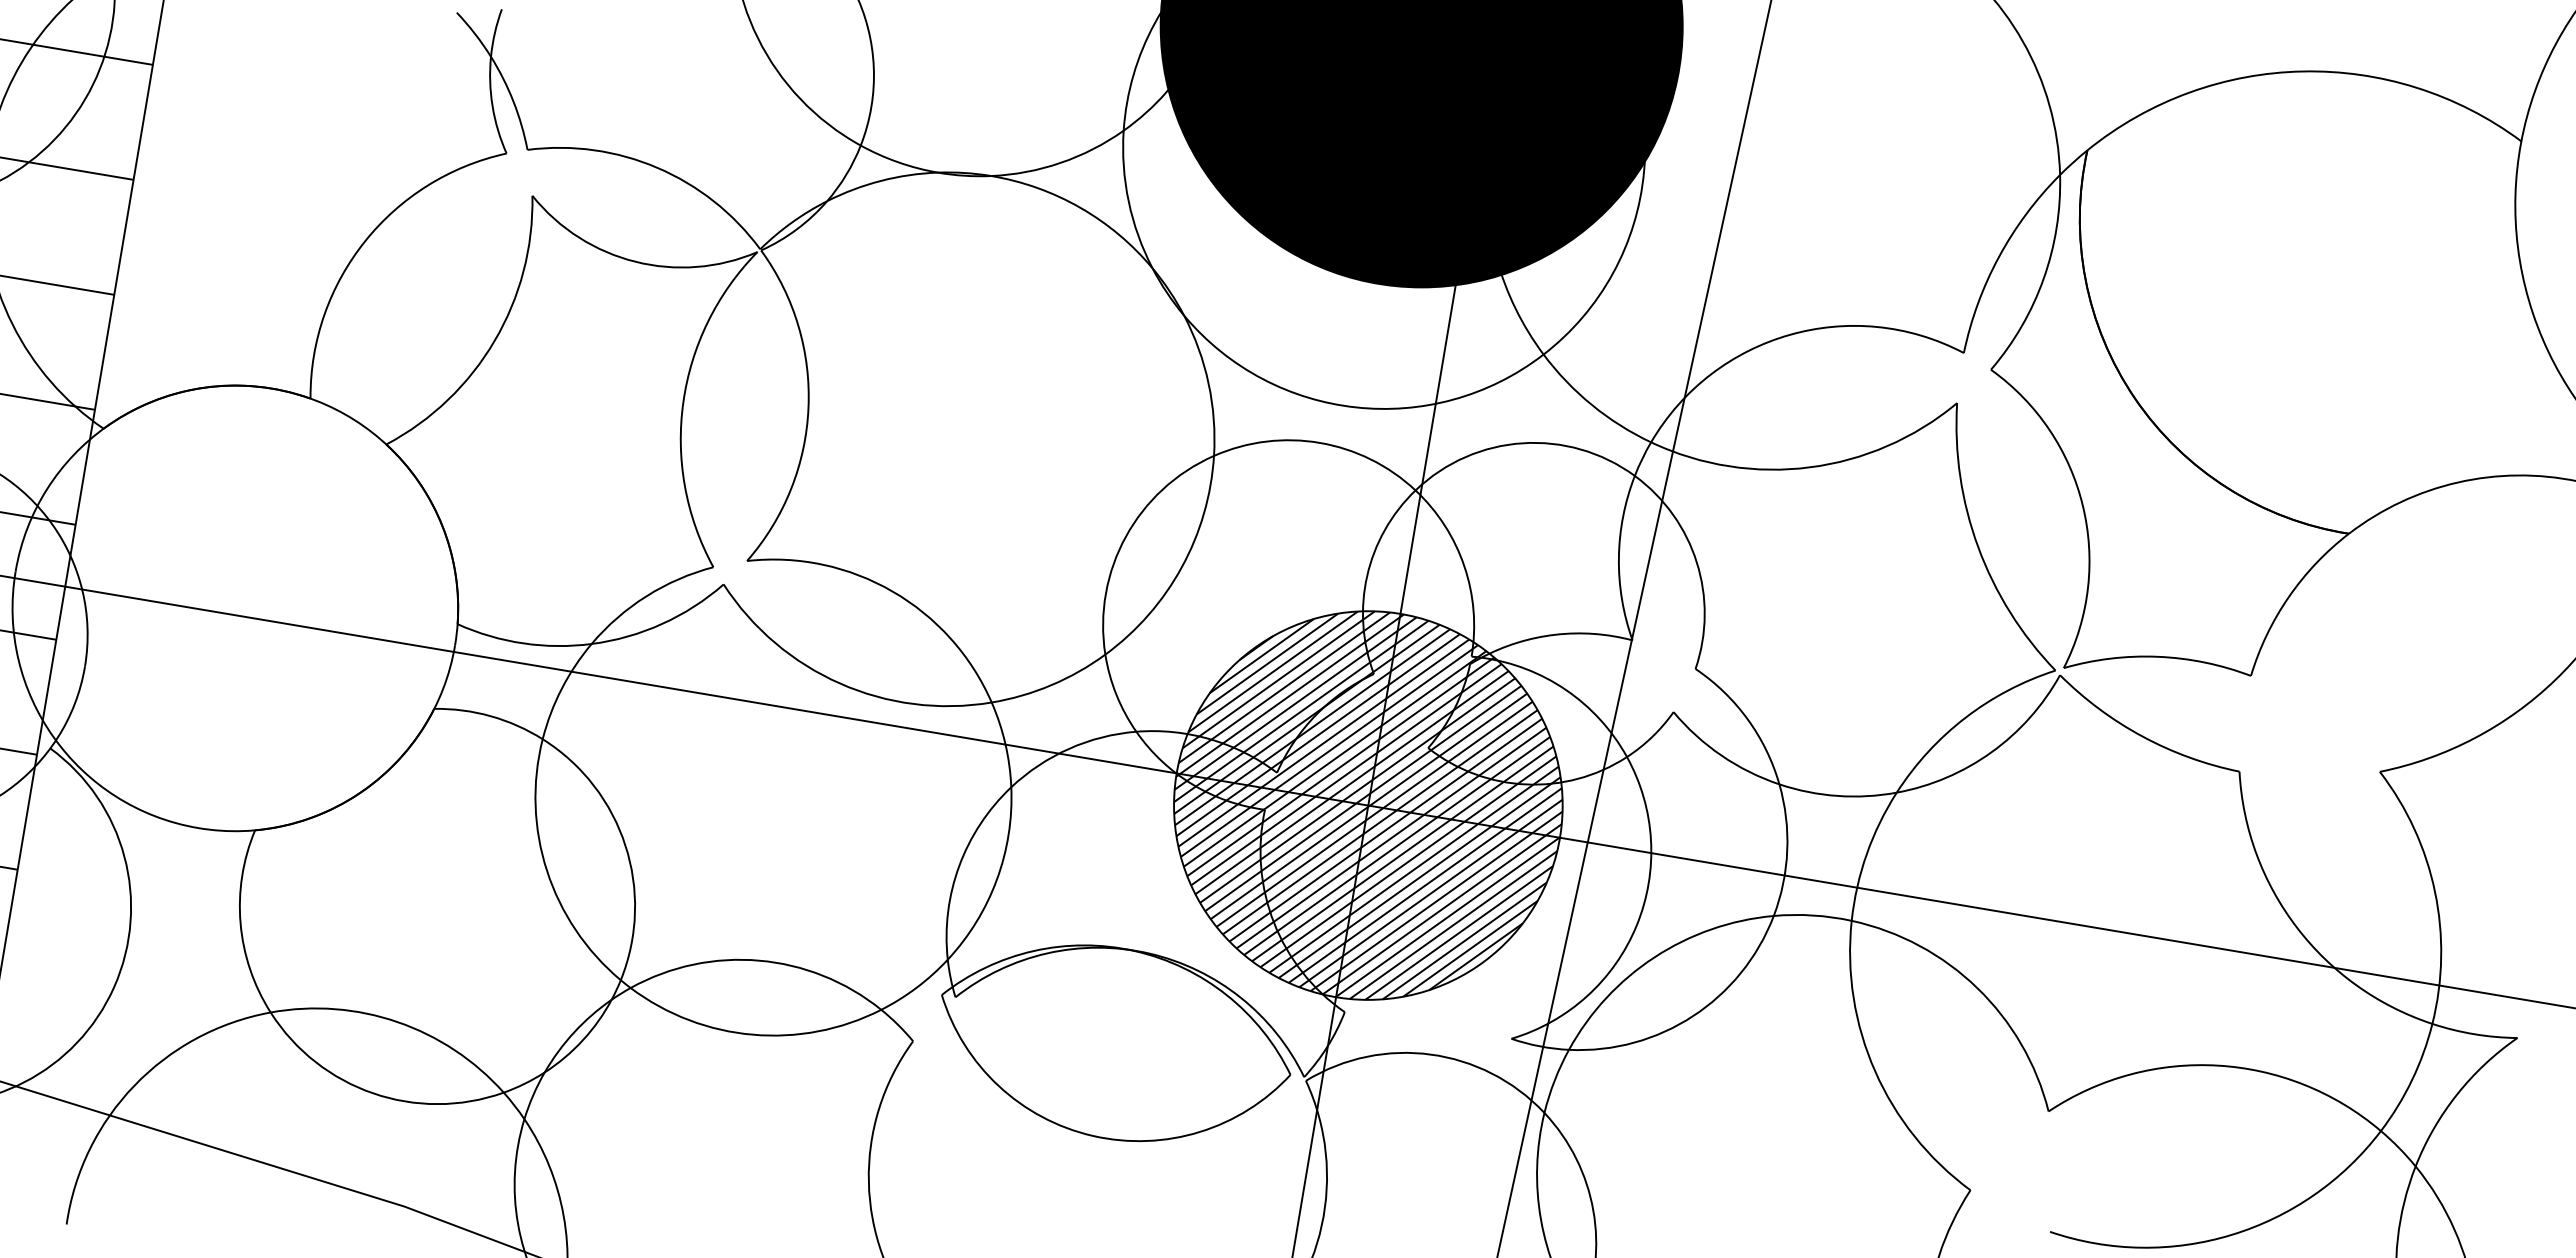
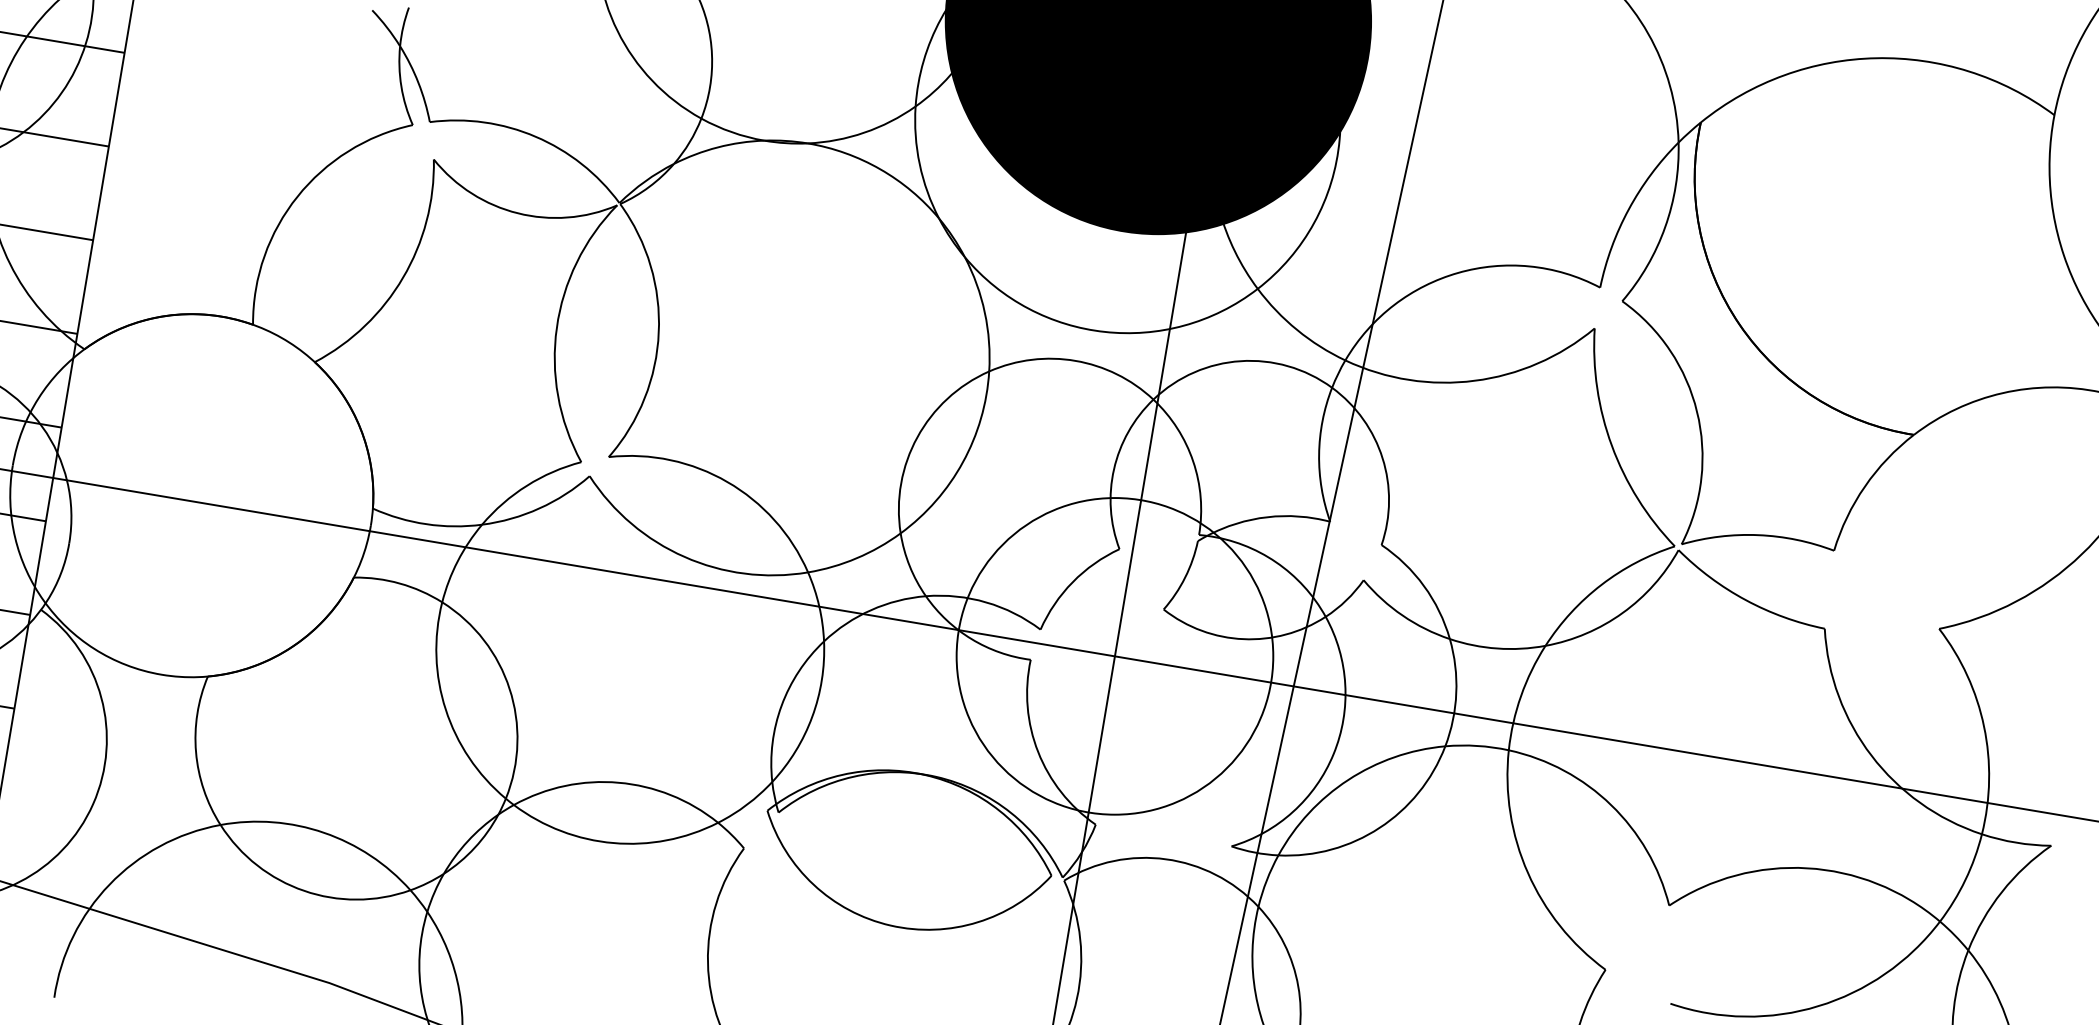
hatch: (1368, 805) -> (1115, 656), removed

